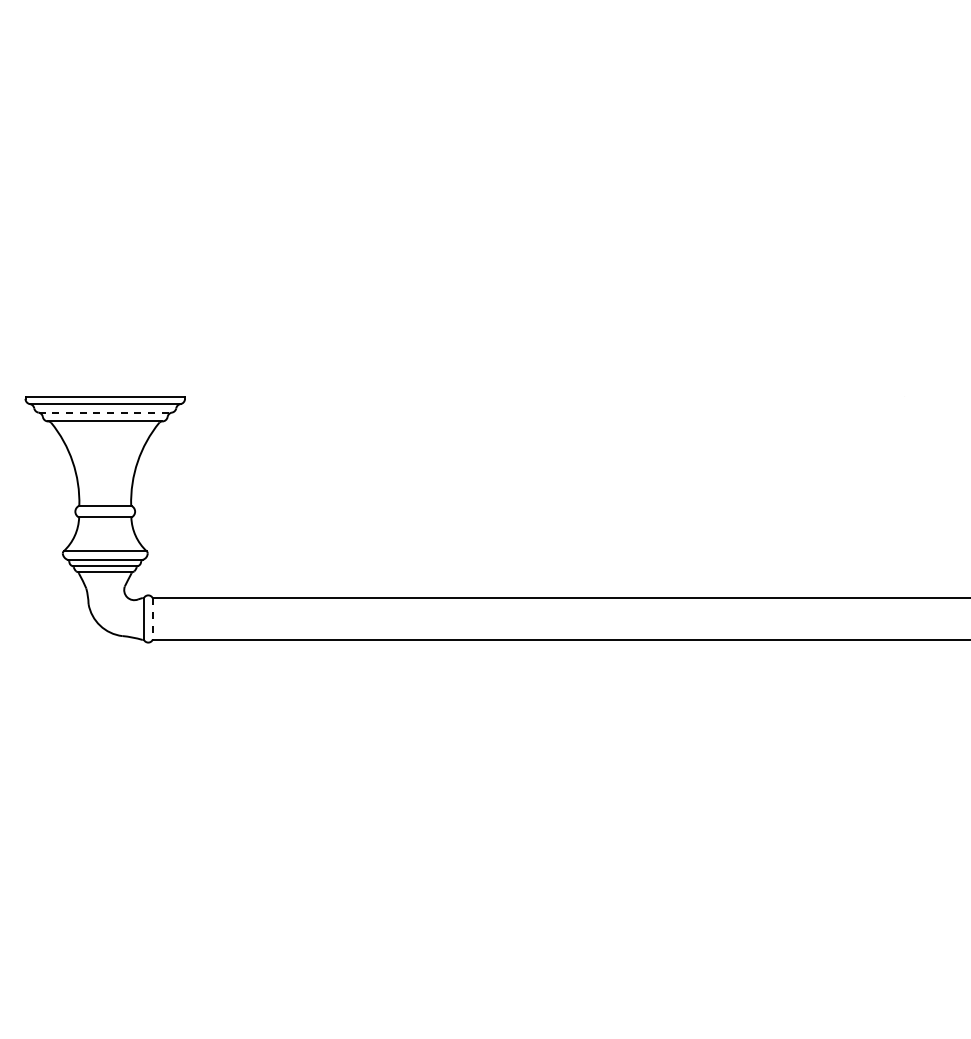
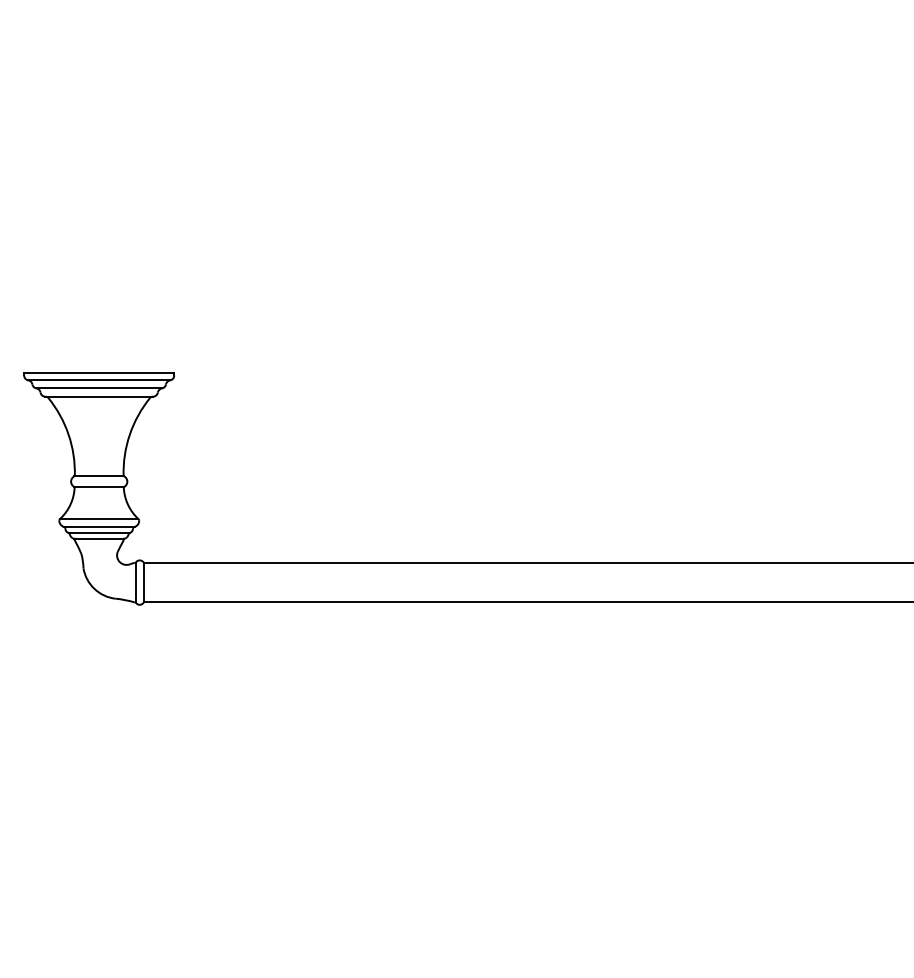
line: (105, 412) -> (99, 388), dashed -> solid
line: (152, 618) -> (143, 582), dashed -> solid

